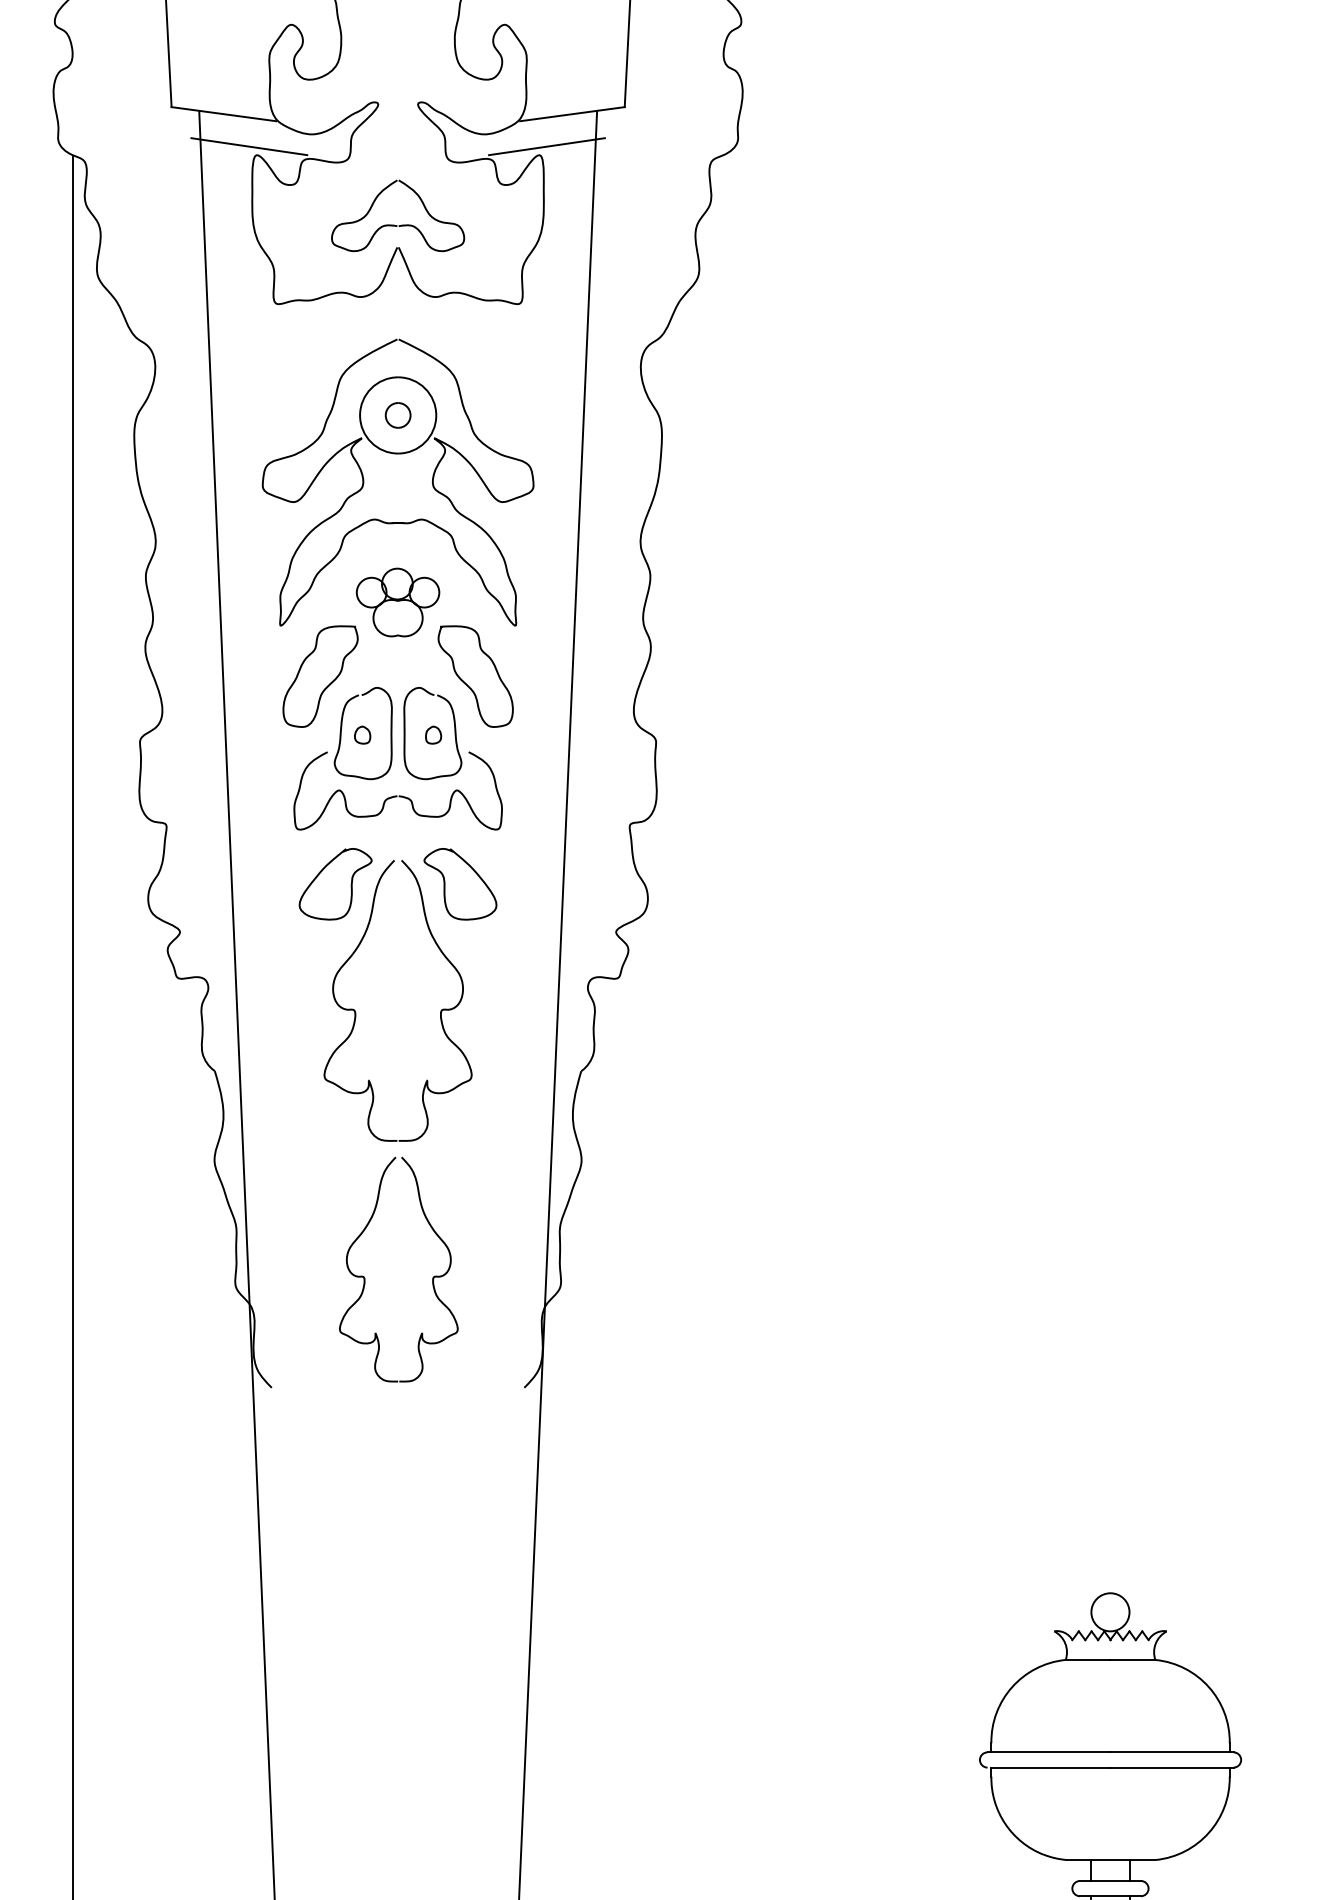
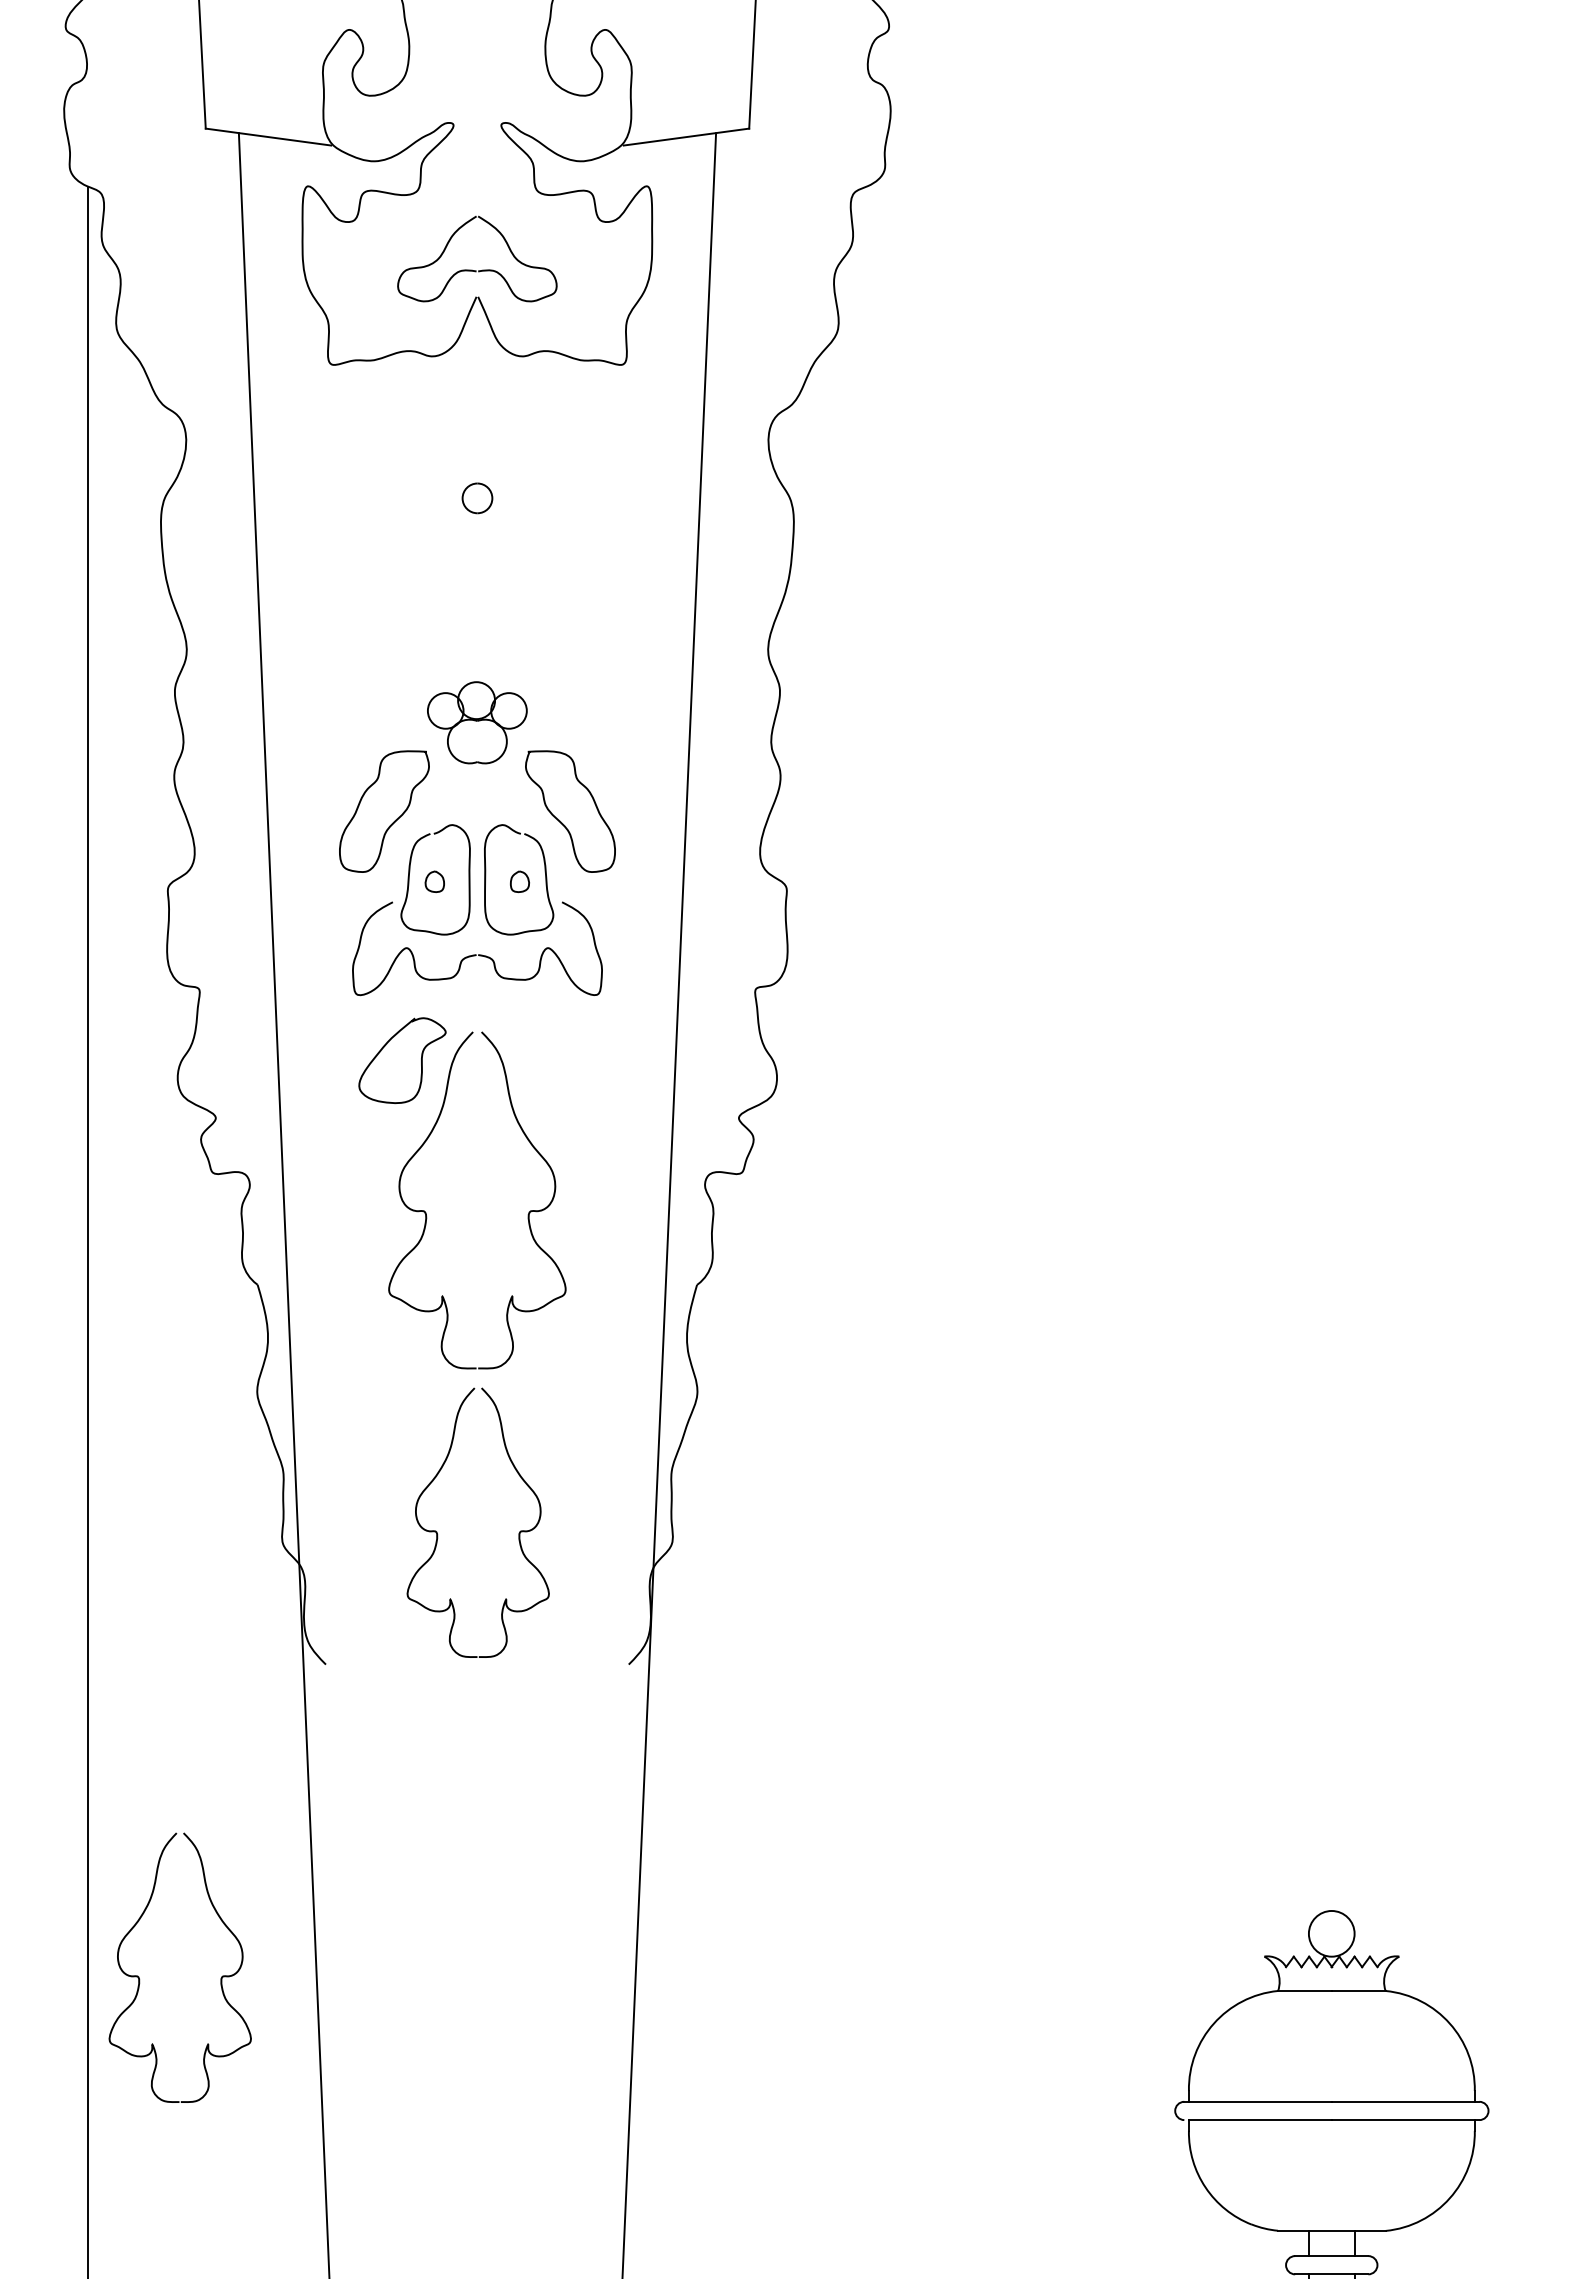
line: (248, 146) -> (298, 175), removed
line: (546, 146) -> (655, 175), removed
part: (398, 453) -> (477, 544), removed
curve: (444, 884) -> (533, 1060), removed
part: (117, 1650) -> (140, 1979), added

